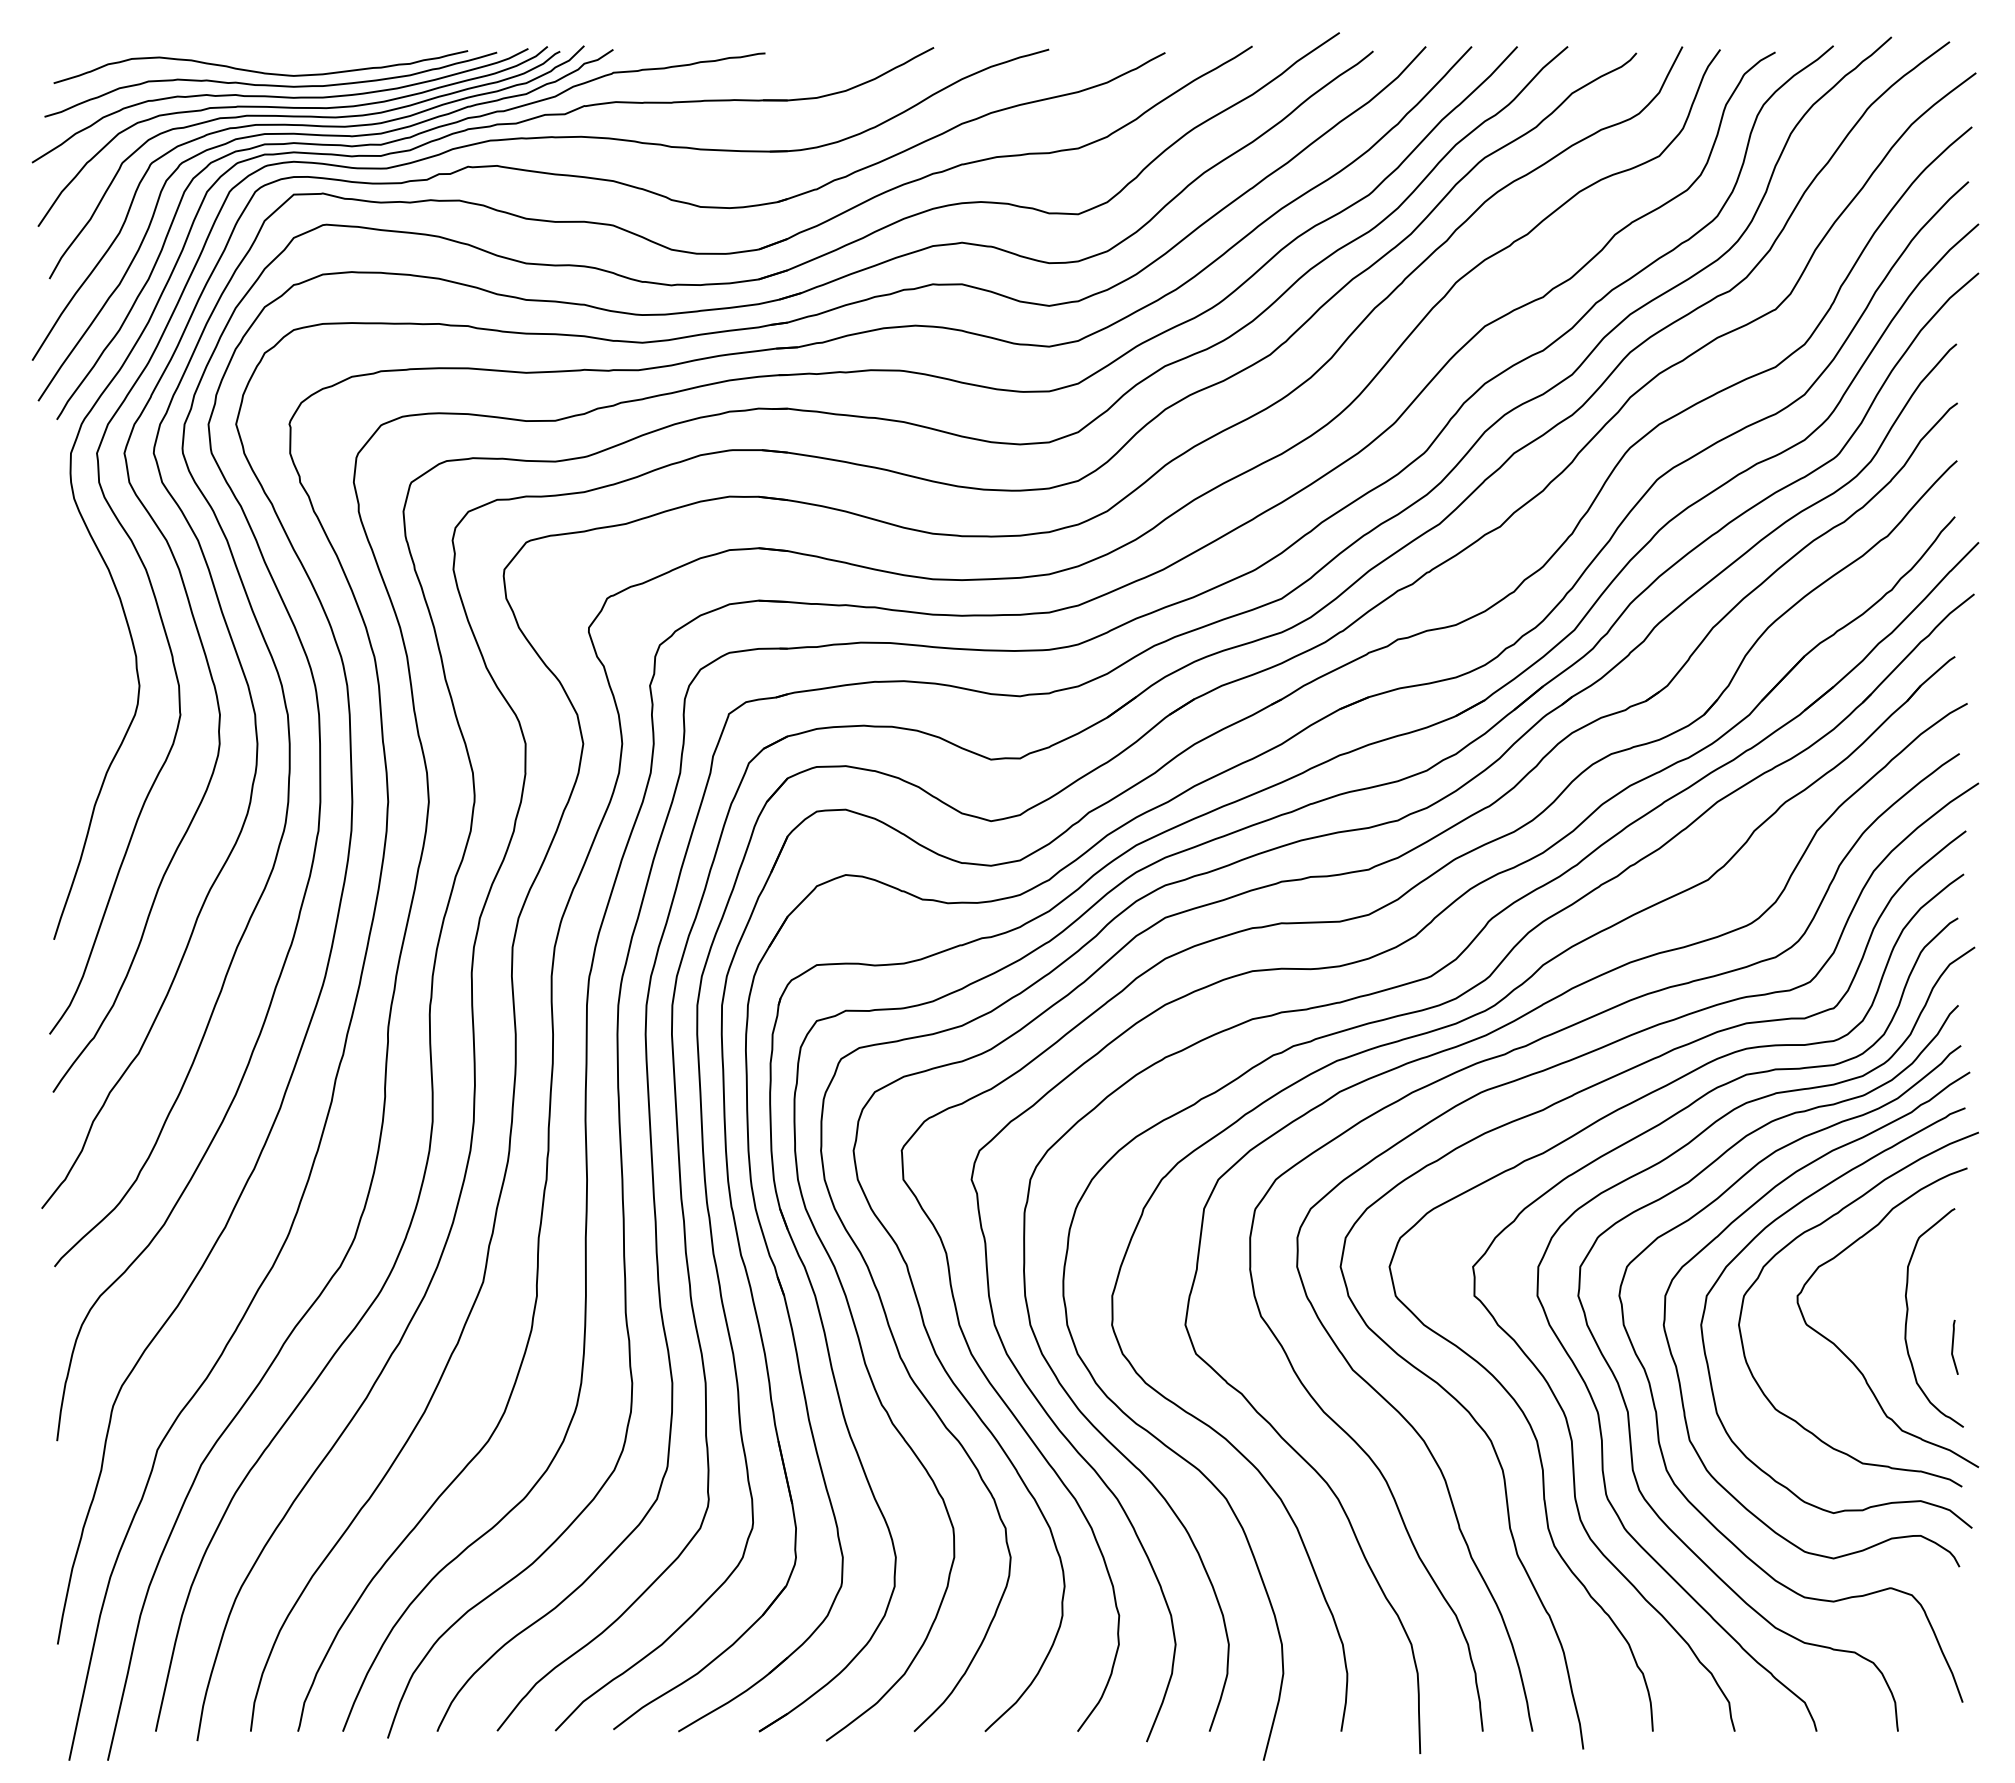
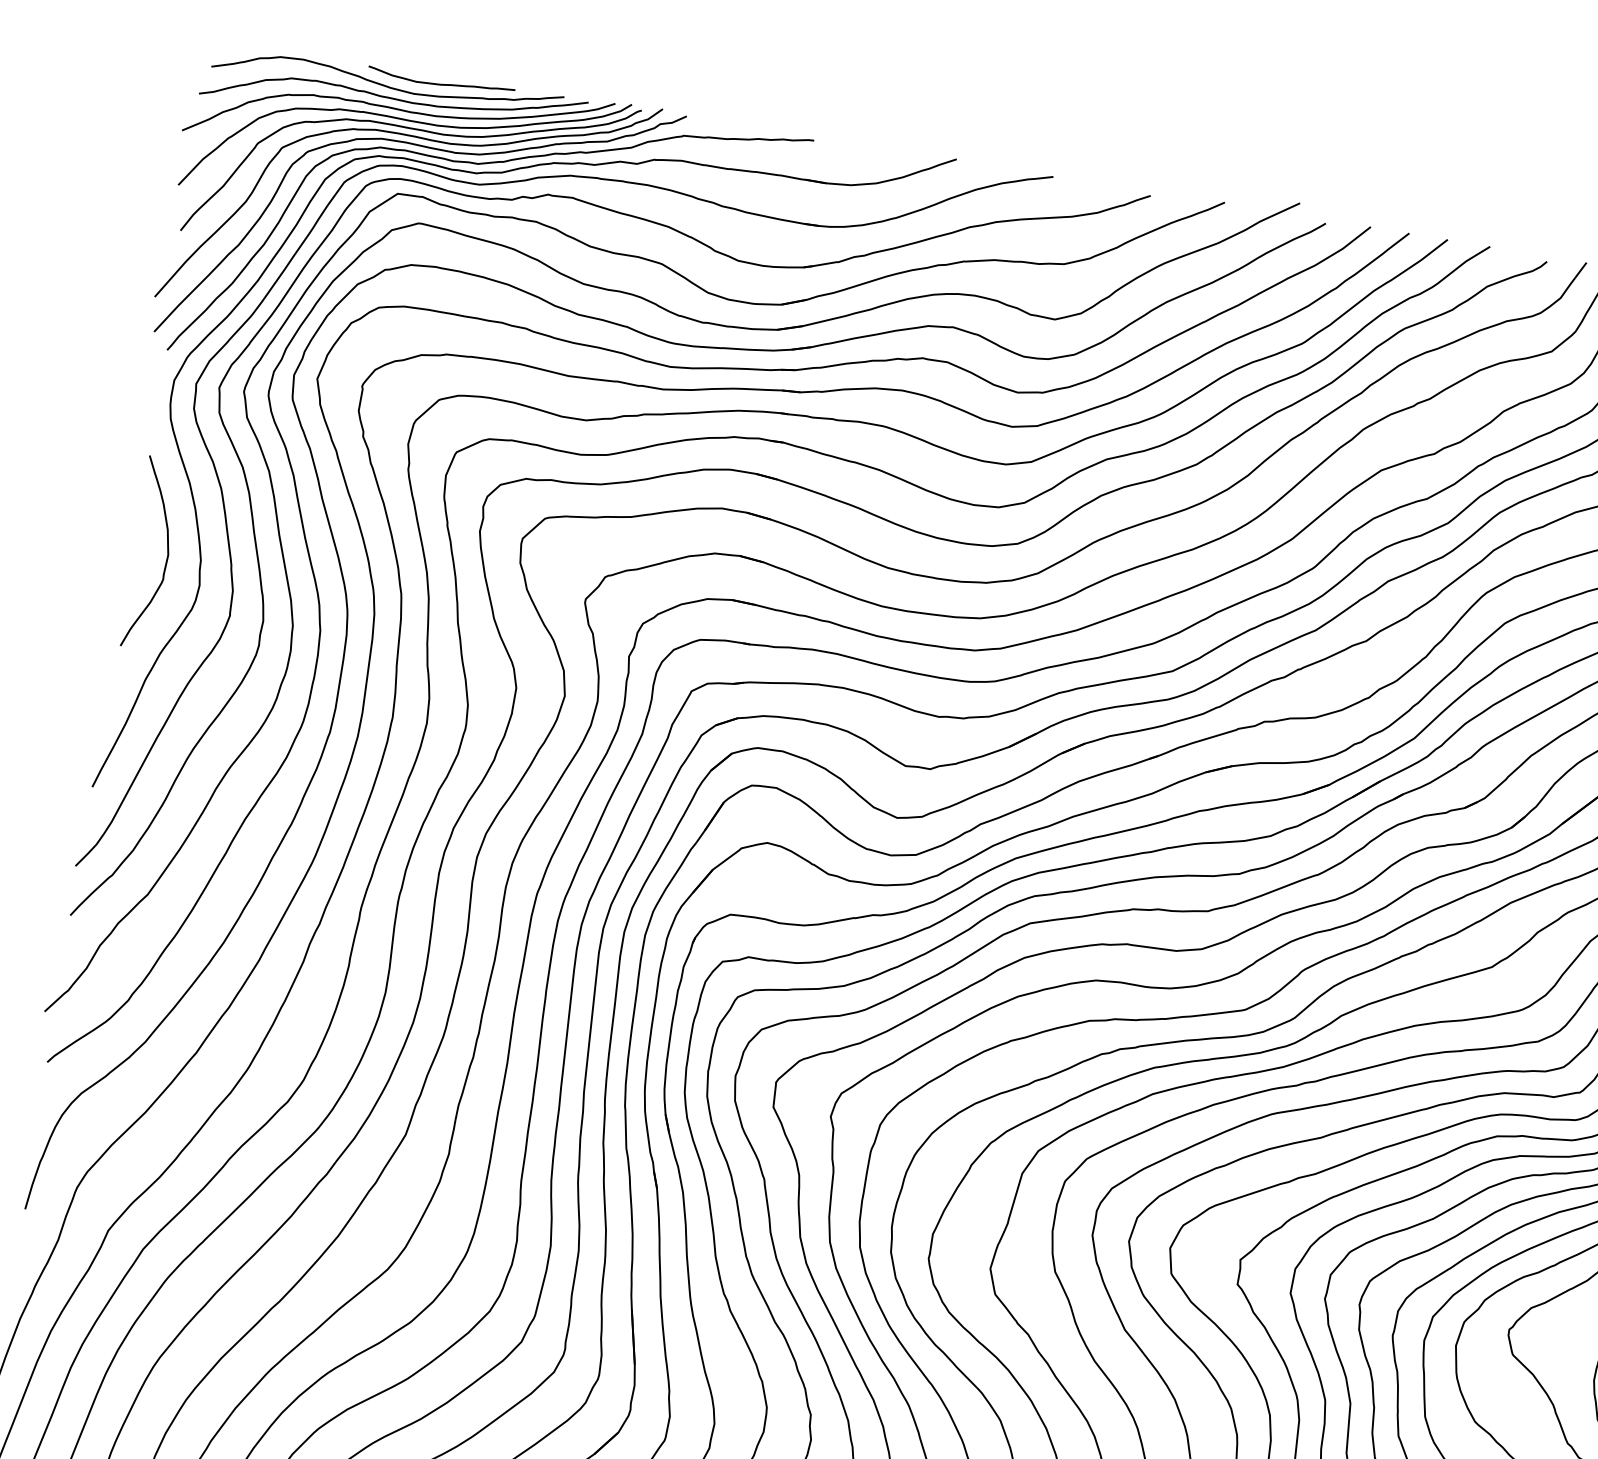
curve: (322, 59) -> (440, 84), added
curve: (95, 653) -> (167, 552), added

